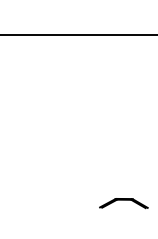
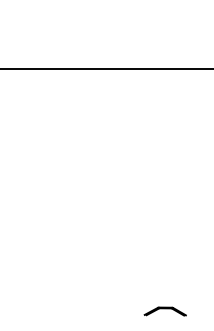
part: (123, 203) -> (164, 311), size x0.6

